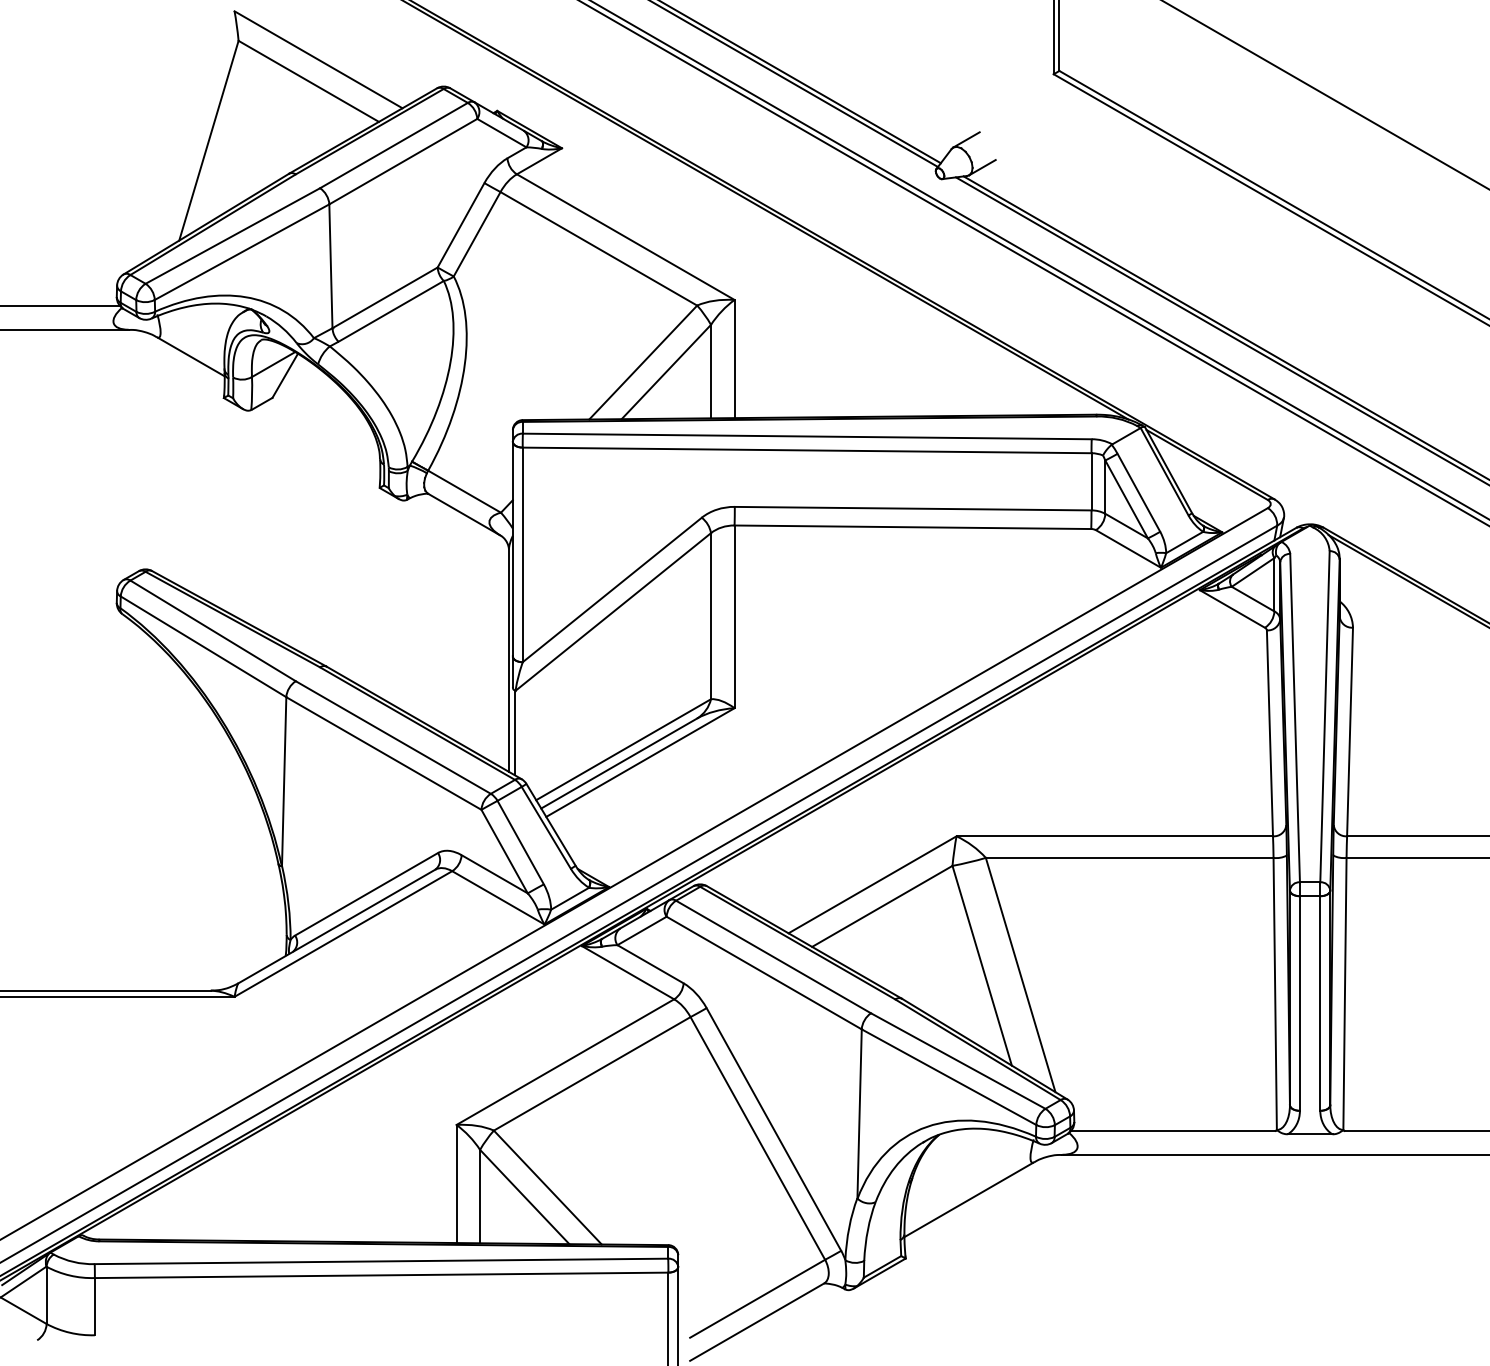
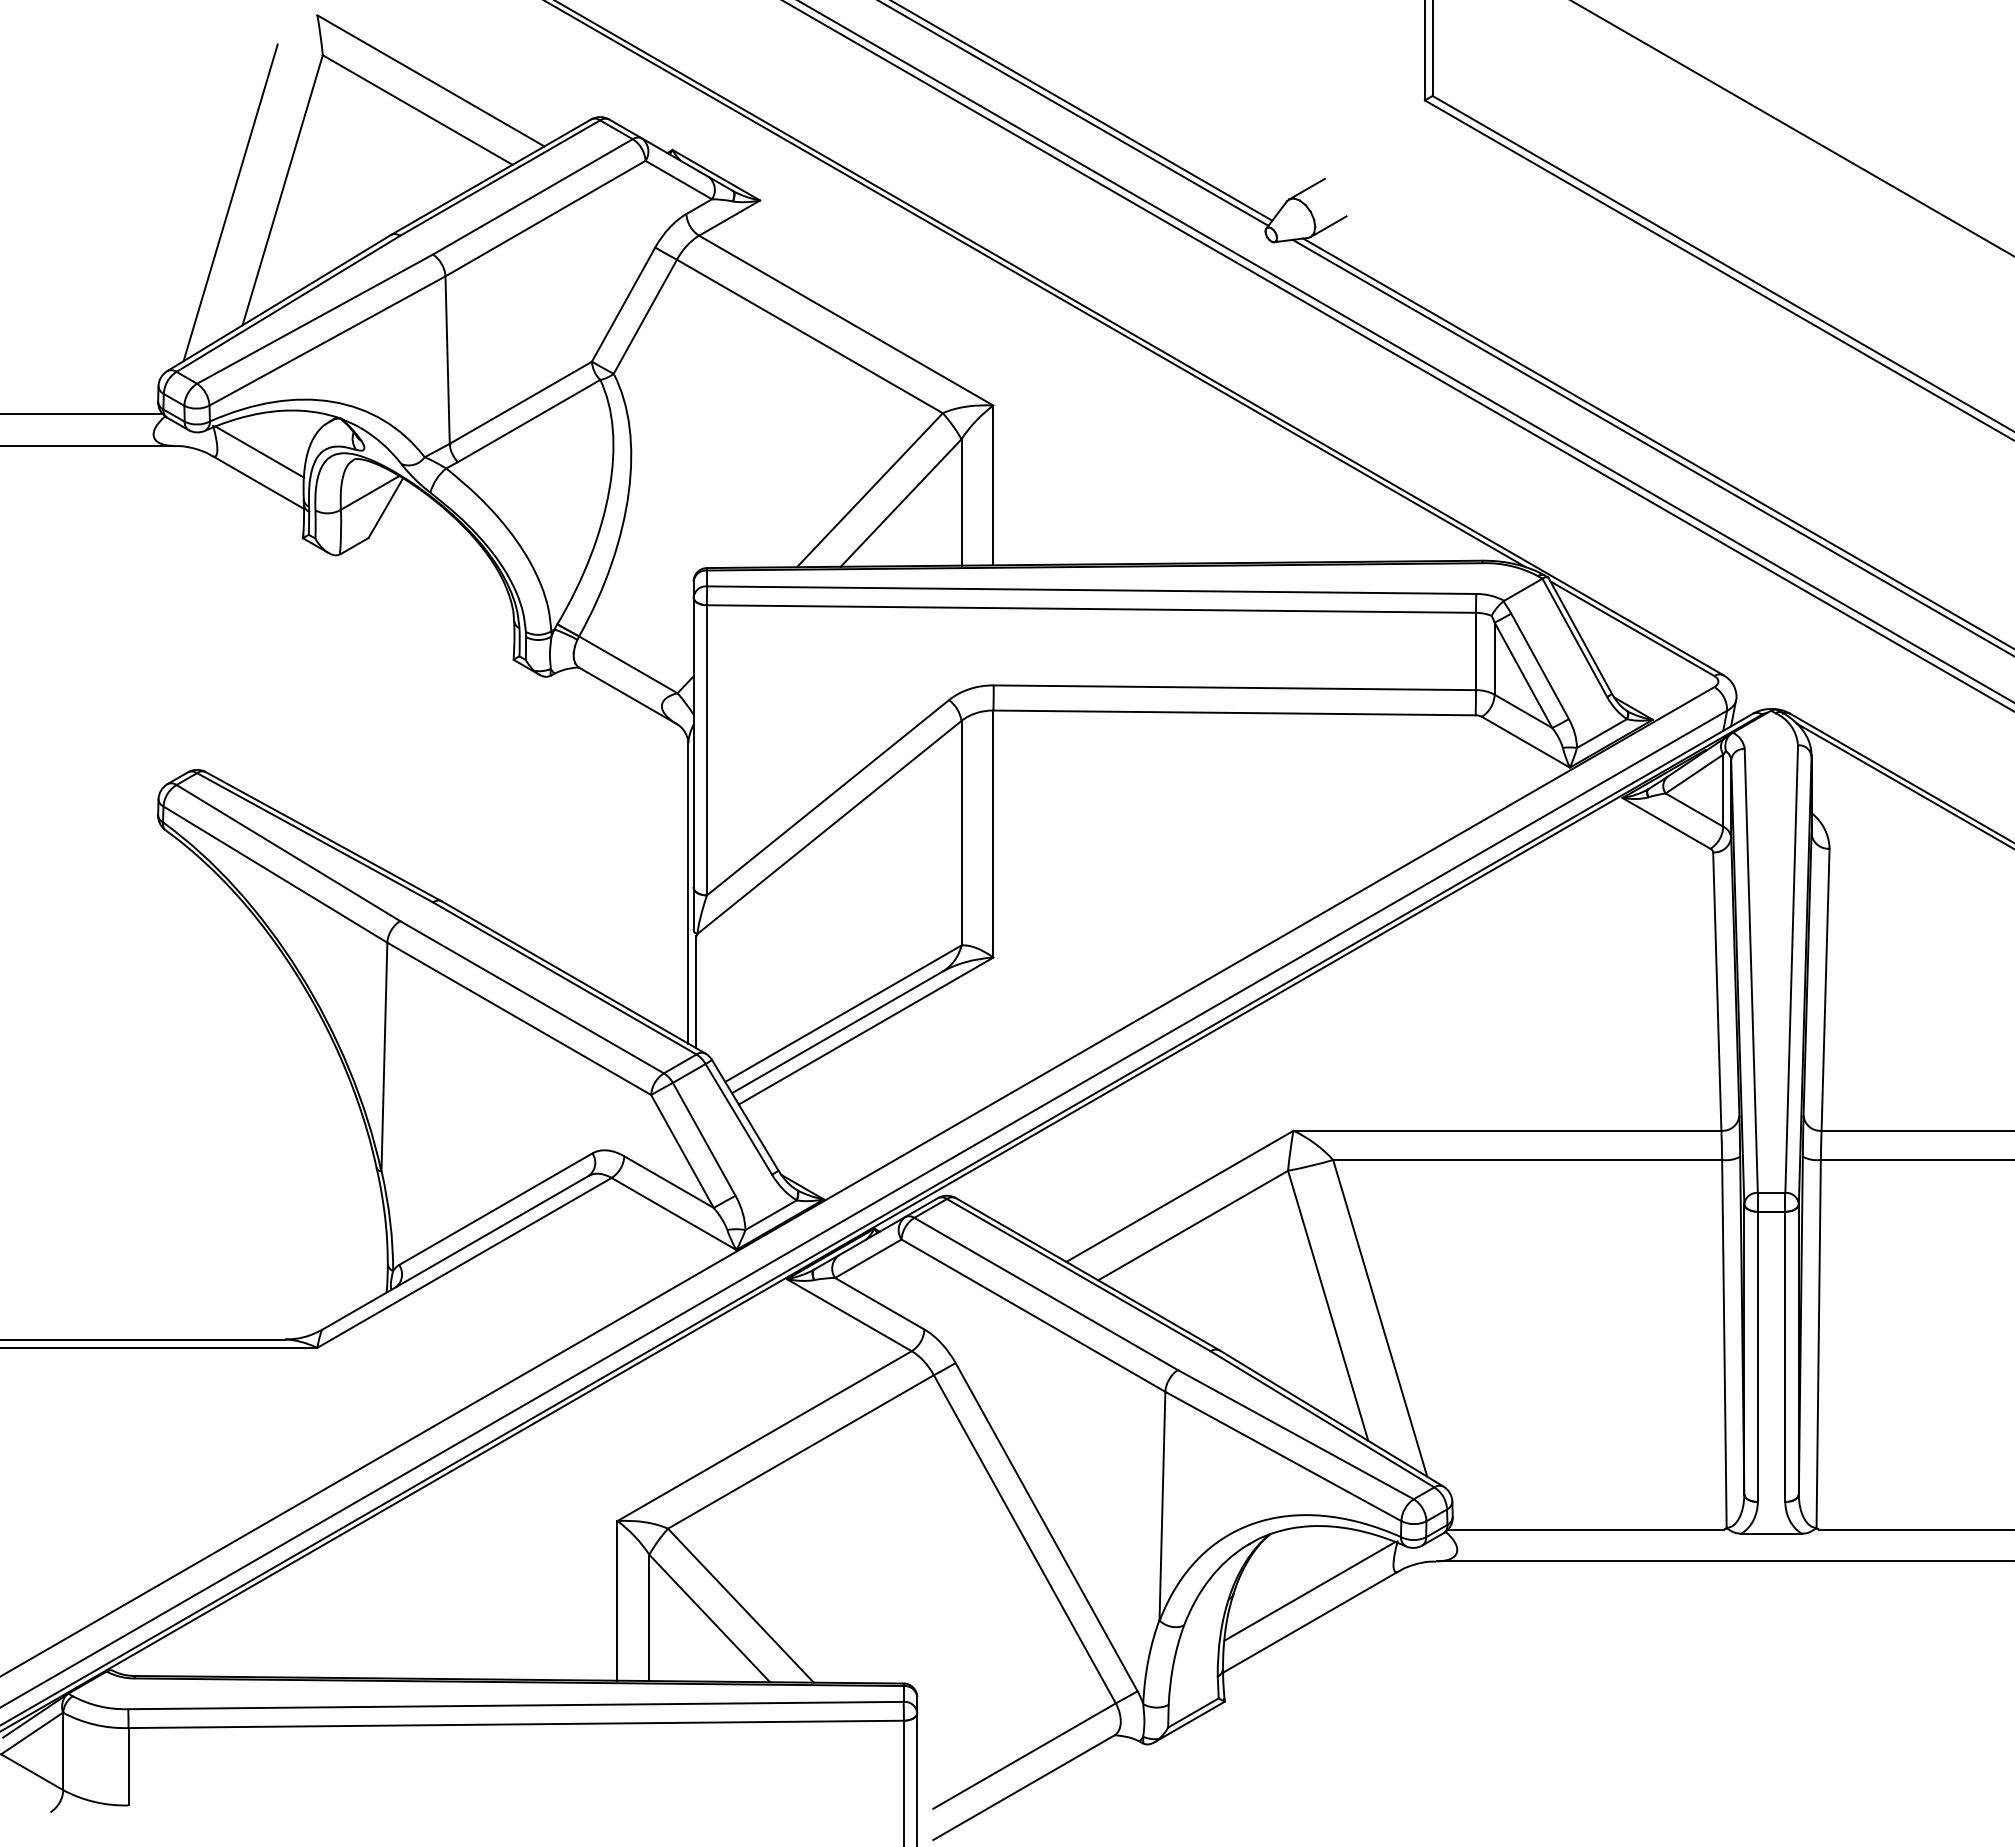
line: (170, 149) -> (230, 202), added
line: (191, 333) -> (259, 451), added
line: (968, 1177) -> (1309, 1591), added

